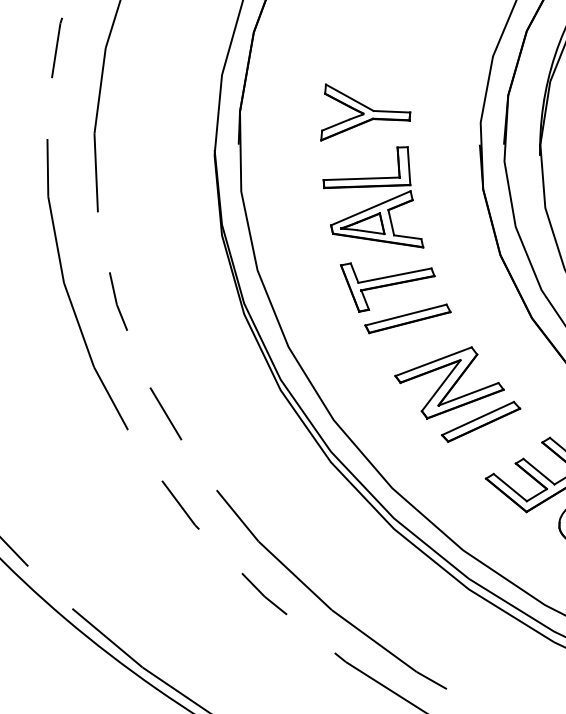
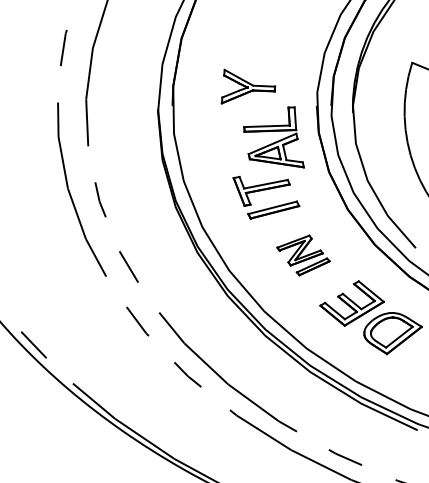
part: (372, 197) -> (273, 137), moved
part: (457, 394) -> (303, 255), size x0.7

